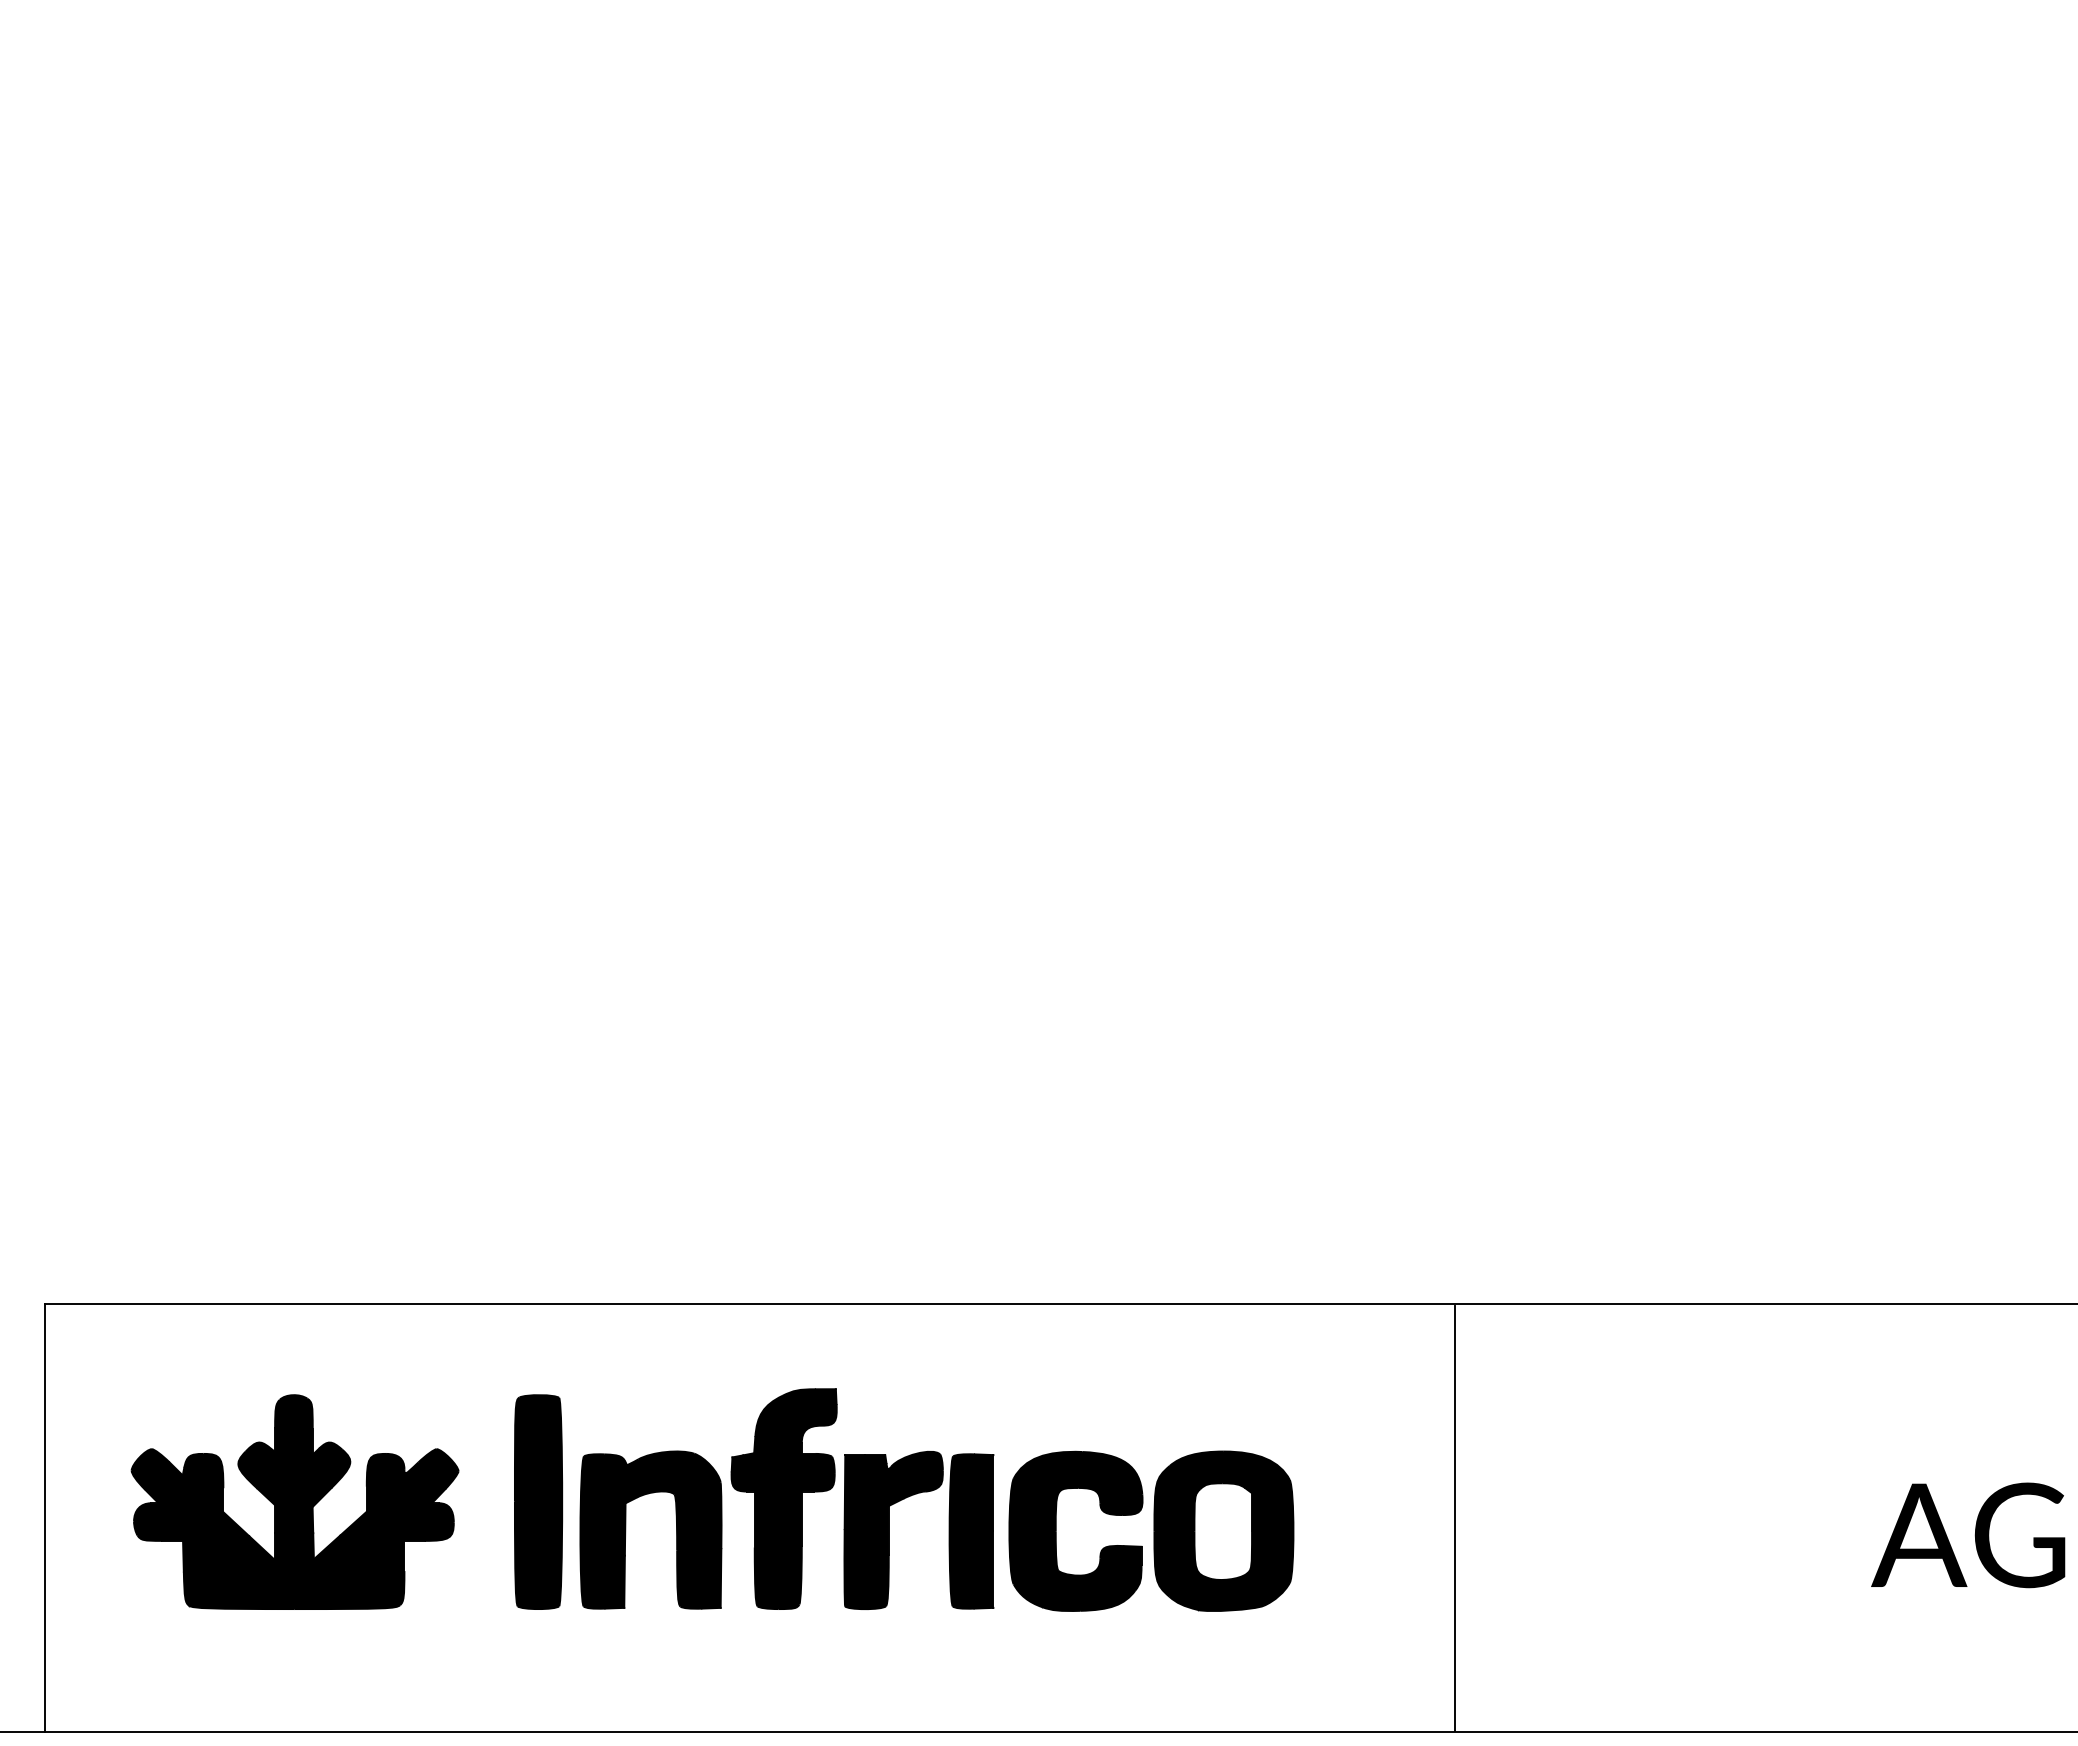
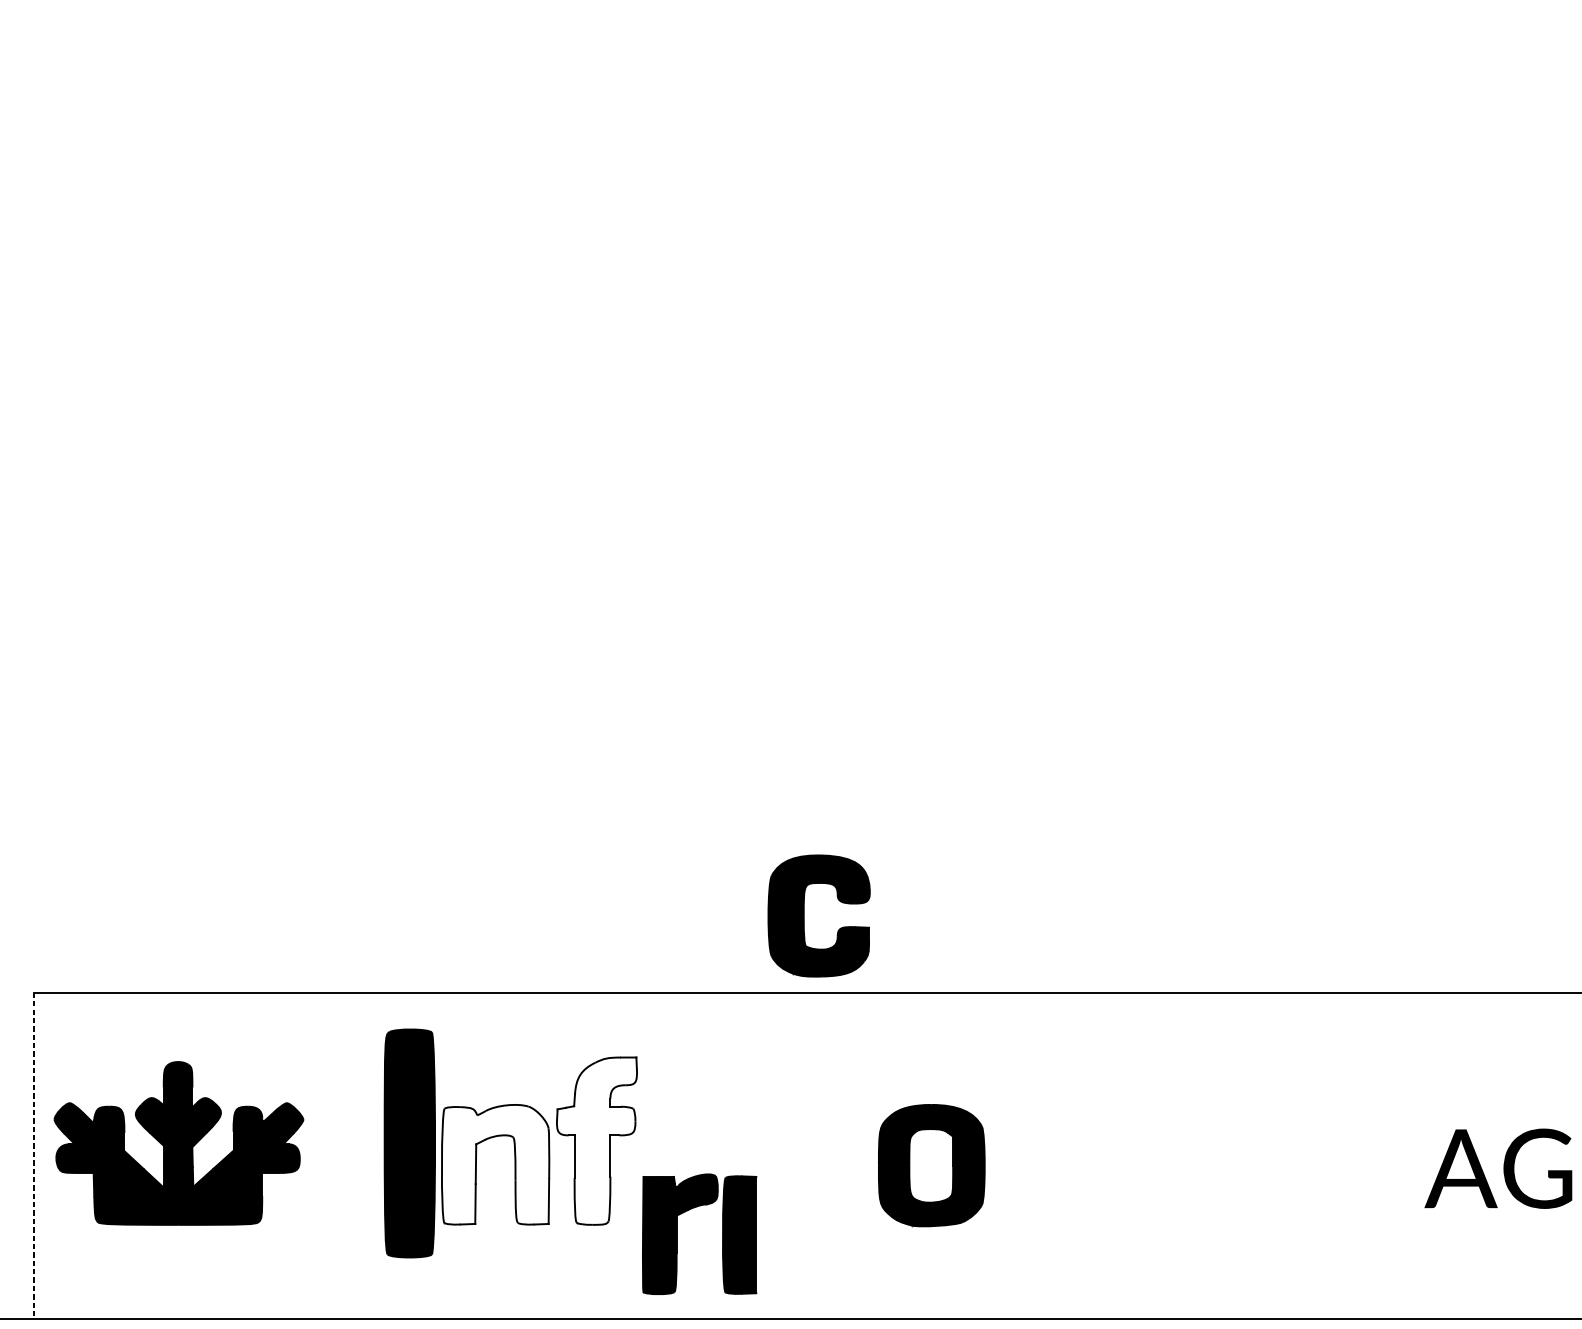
fill: (783, 1499) -> (596, 1141), removed
part: (294, 1501) -> (178, 1142), moved
part: (538, 1501) -> (409, 1142), size x1.4
line: (44, 1518) -> (33, 1155), solid -> dashed
line: (1455, 1518) -> (1108, 1155), removed
fill: (650, 1529) -> (495, 1164), removed
part: (889, 1530) -> (677, 1234), moved
part: (1056, 1530) -> (804, 915), moved

